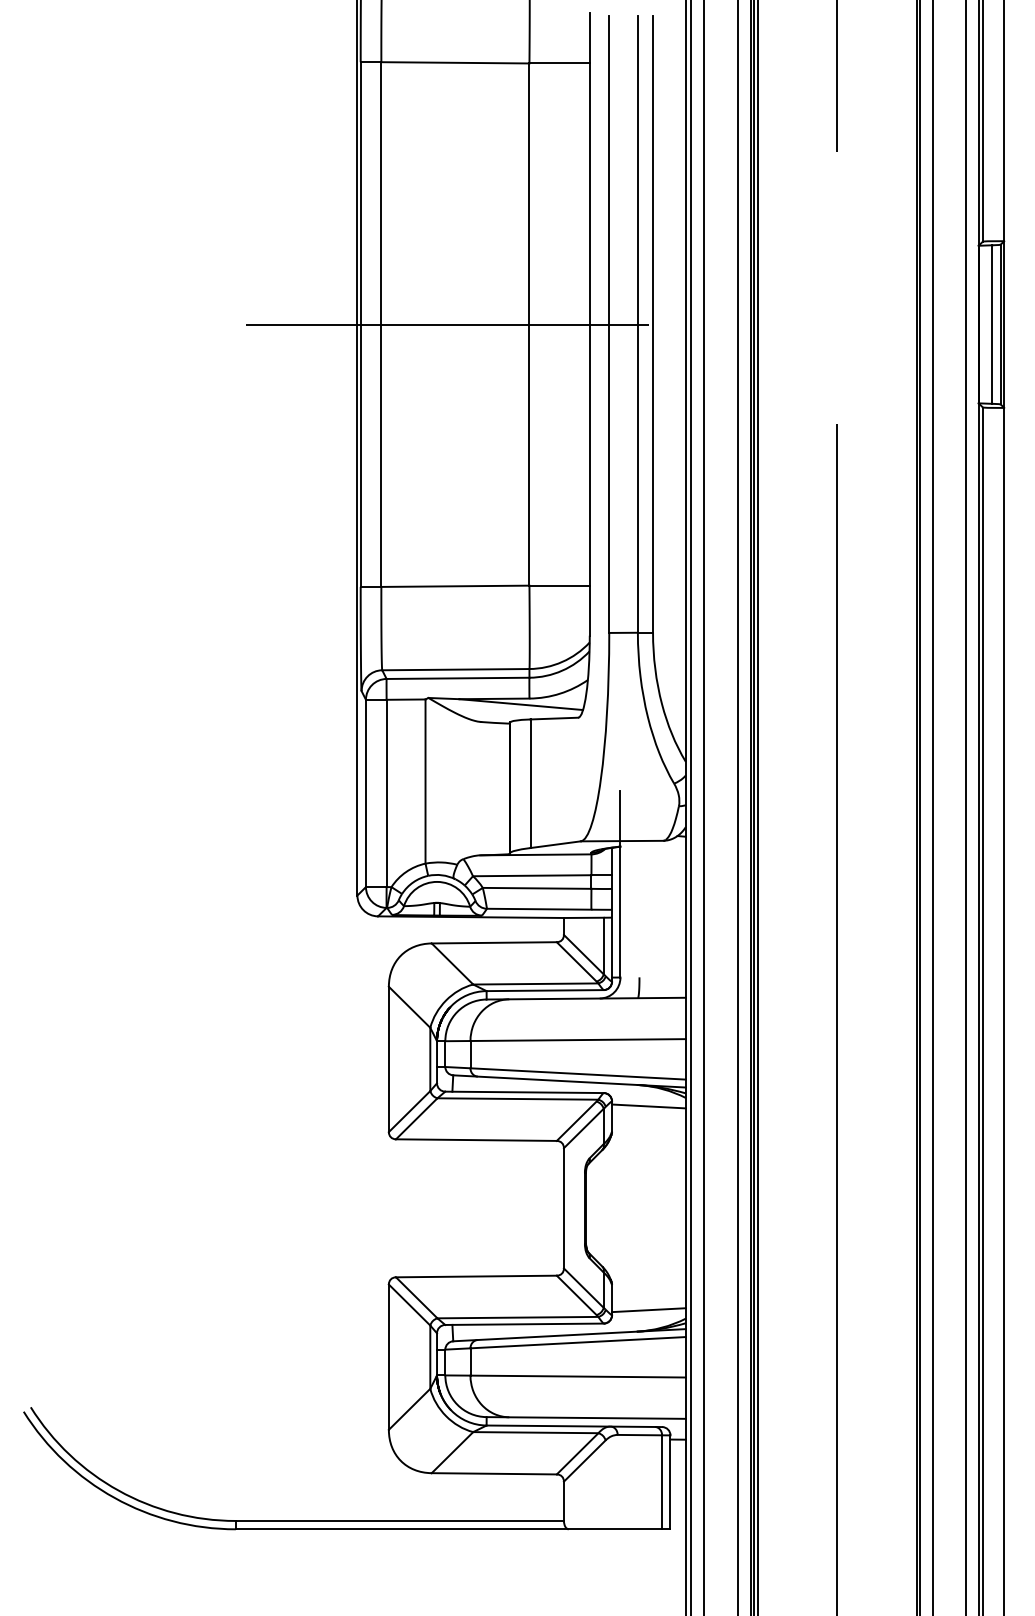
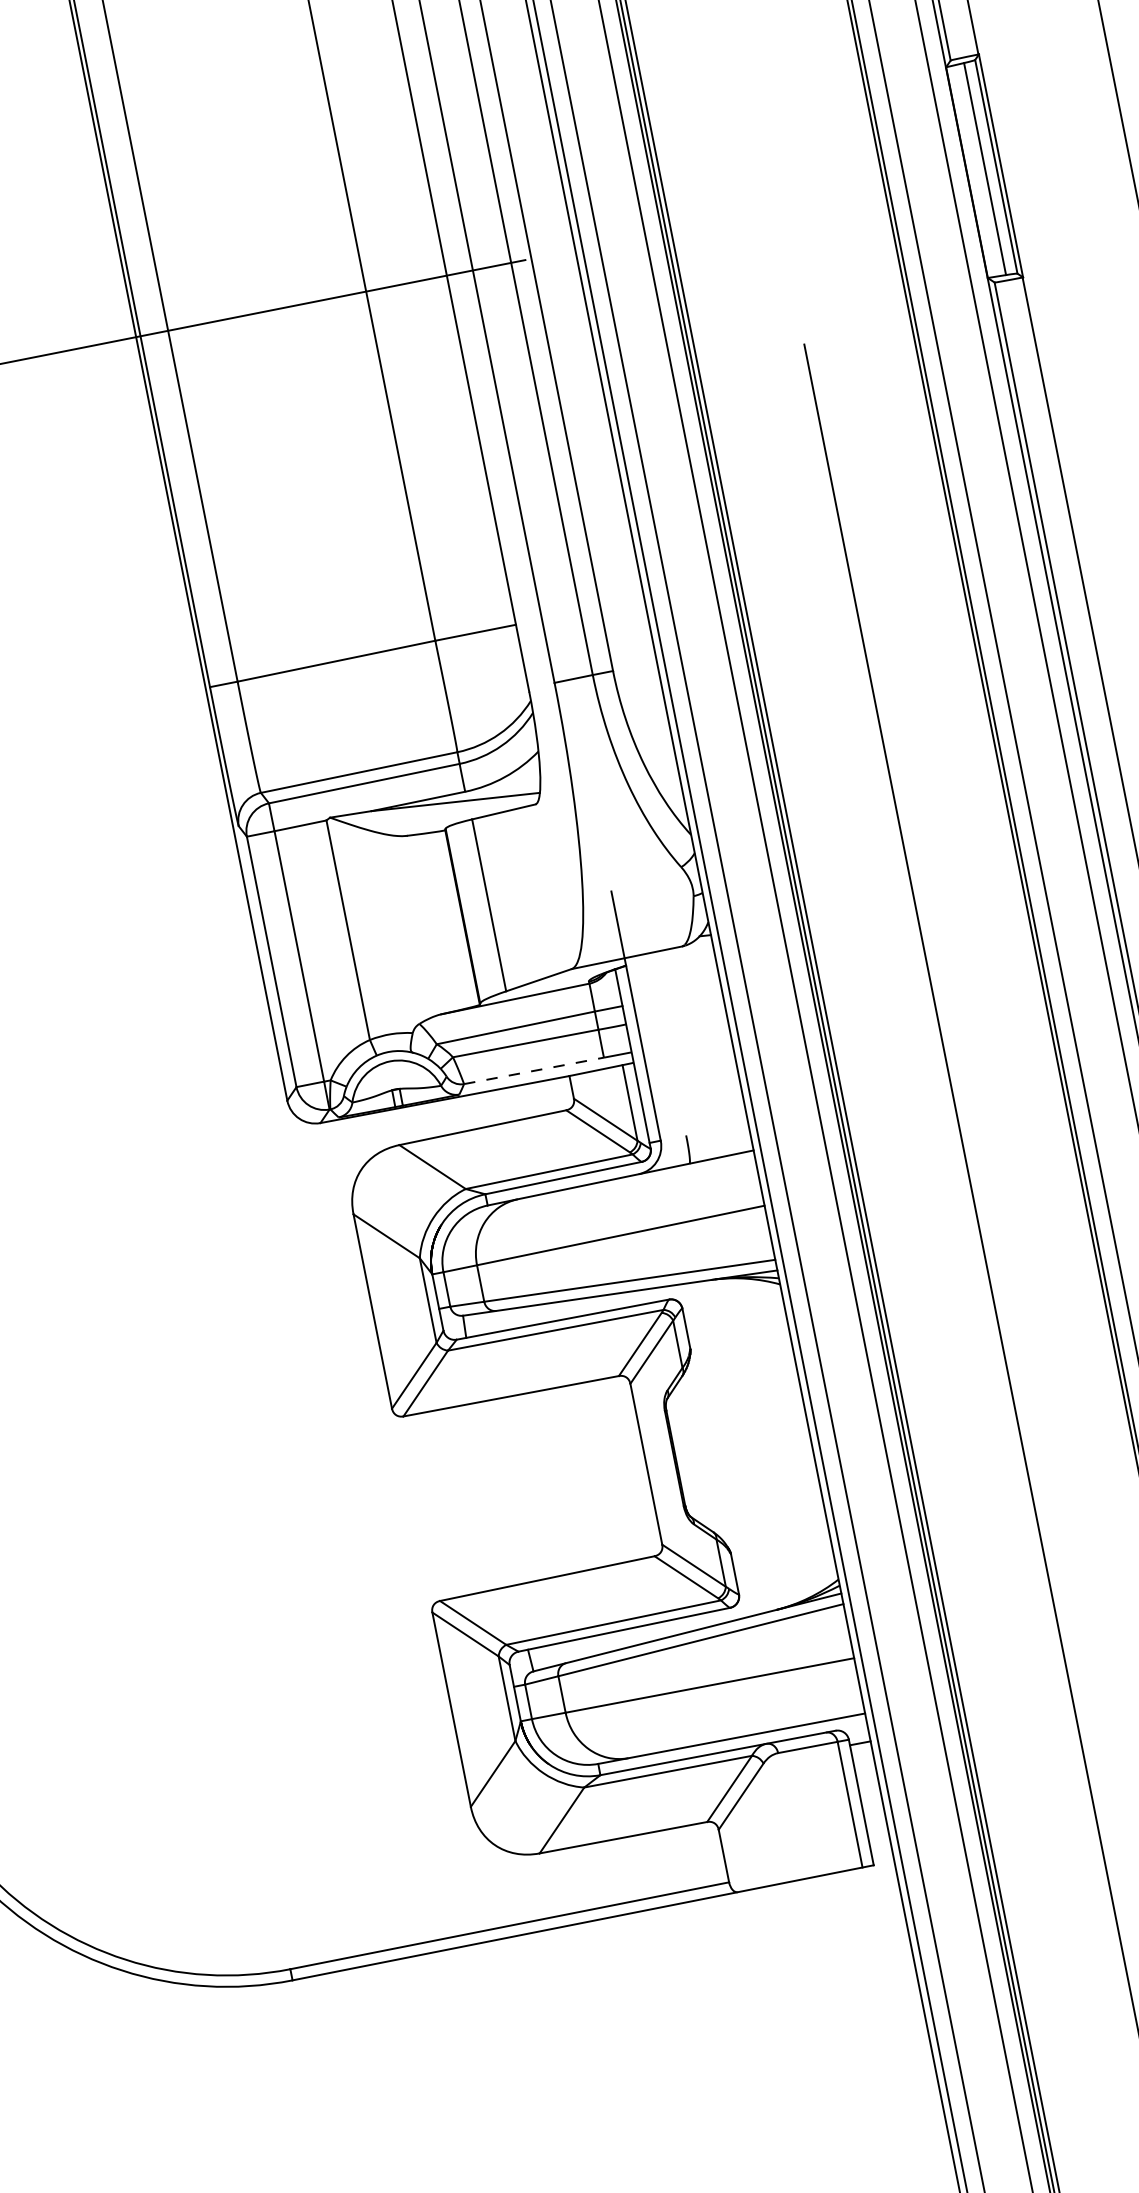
line: (539, 909) -> (534, 1071), solid -> dashed
line: (648, 1106) -> (732, 1305), removed
line: (648, 1310) -> (786, 1578), removed

